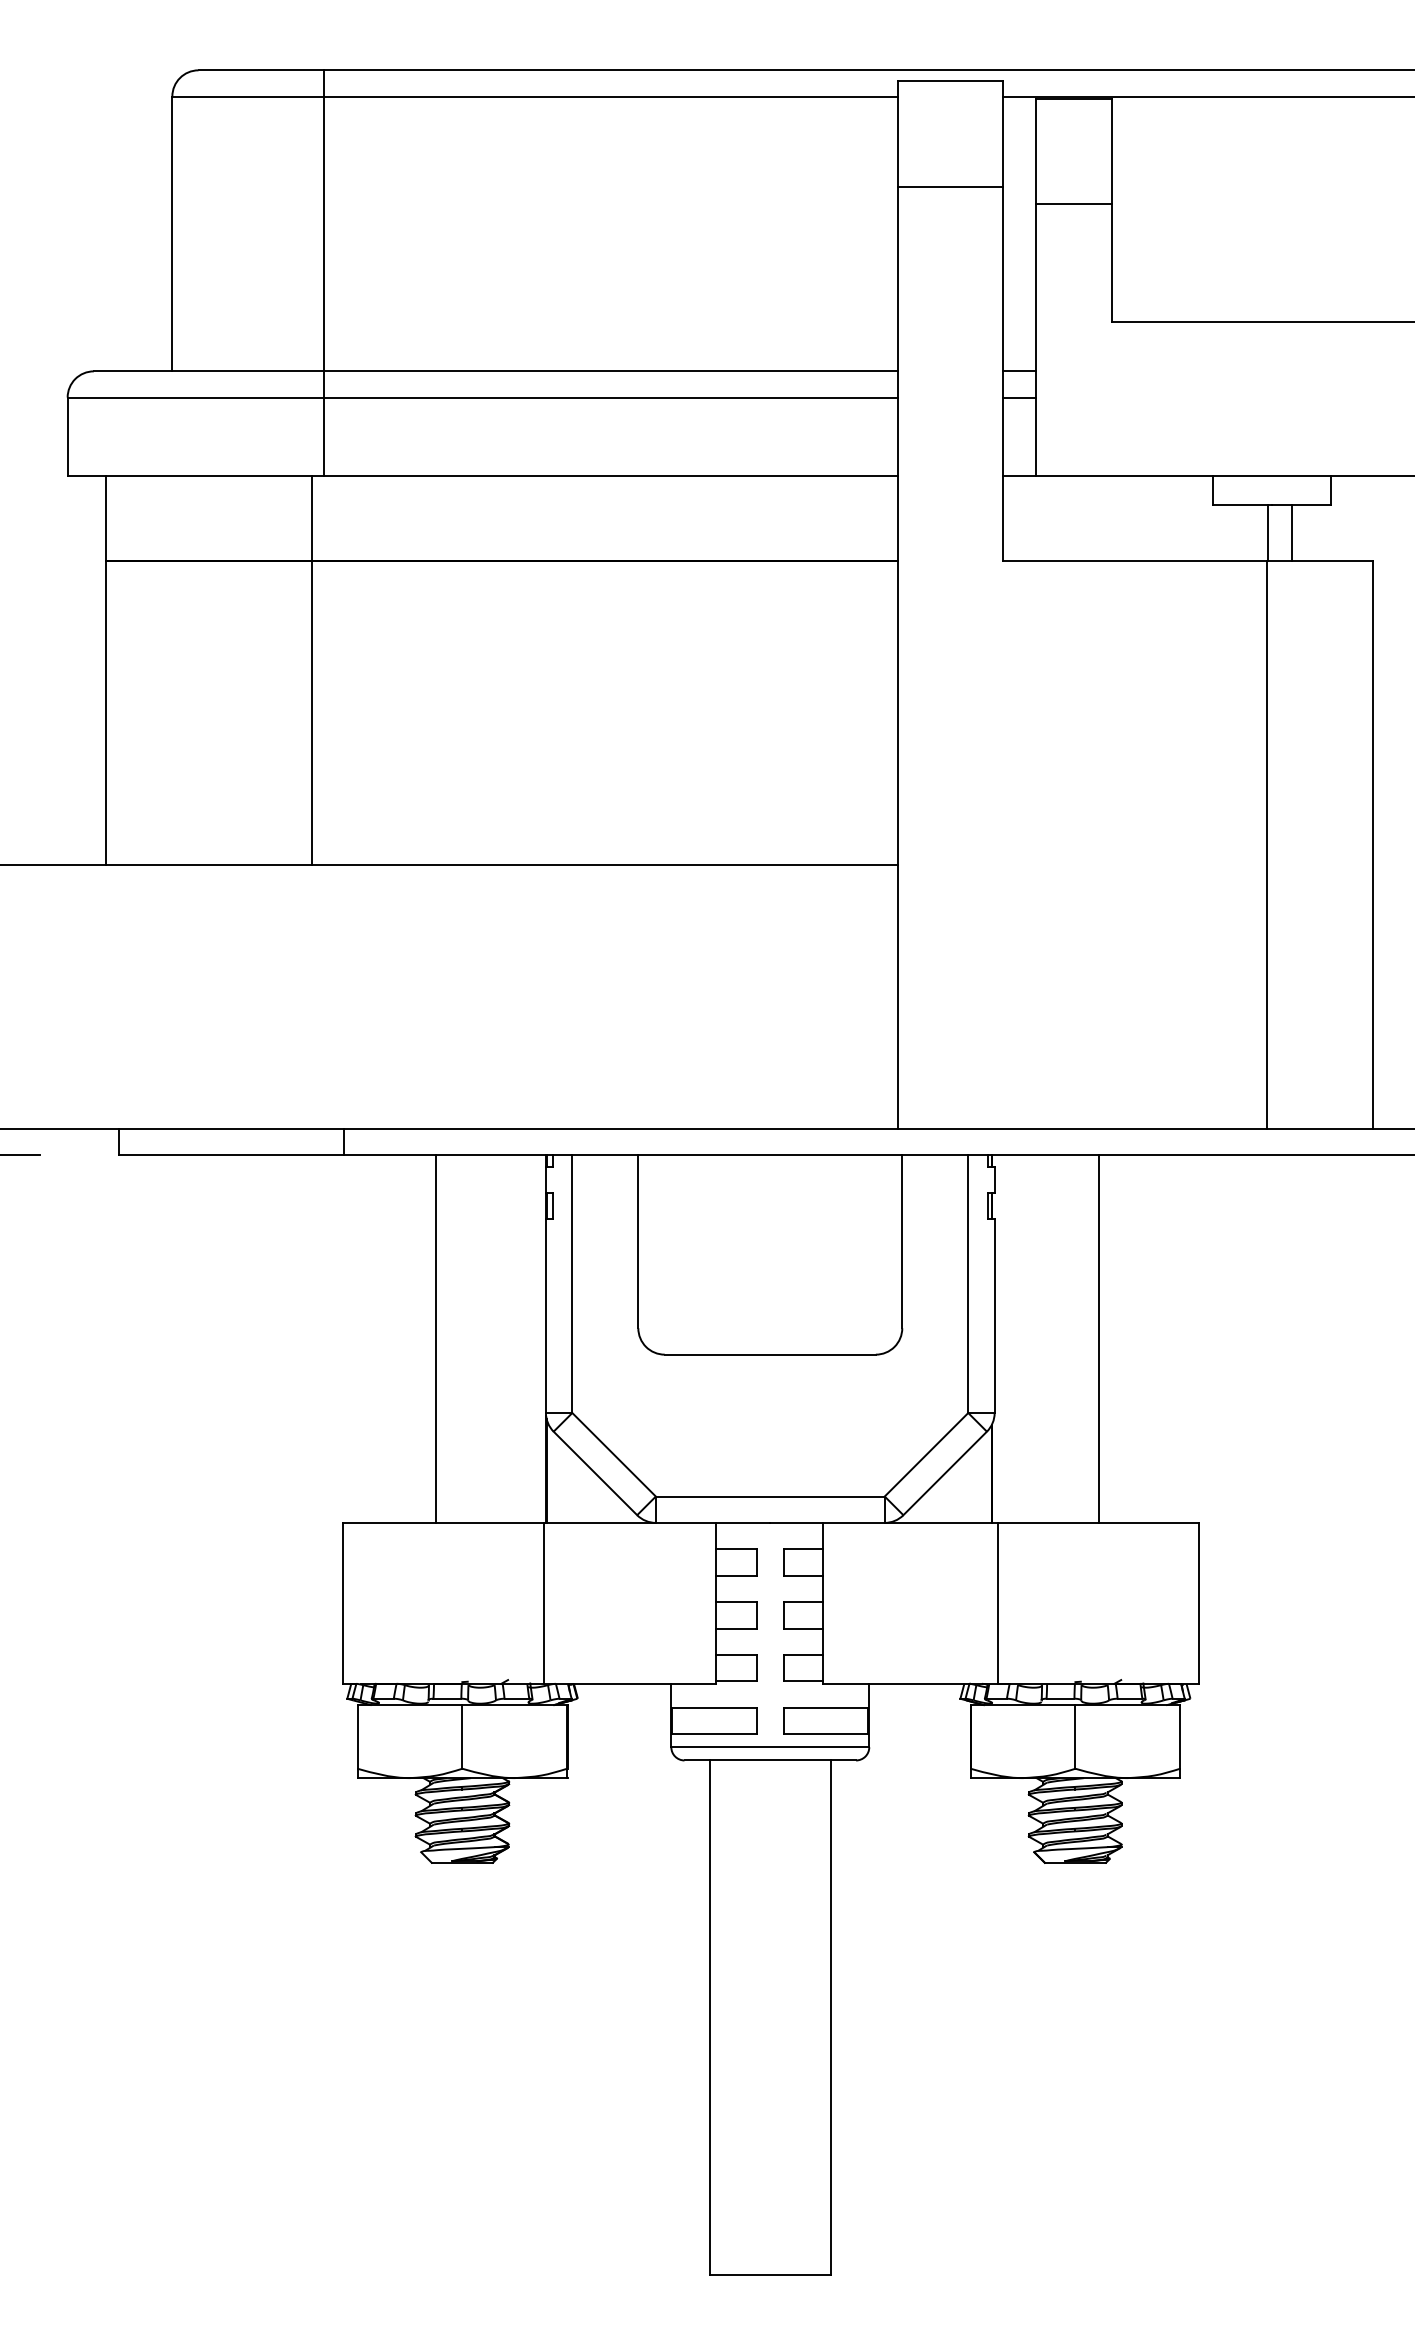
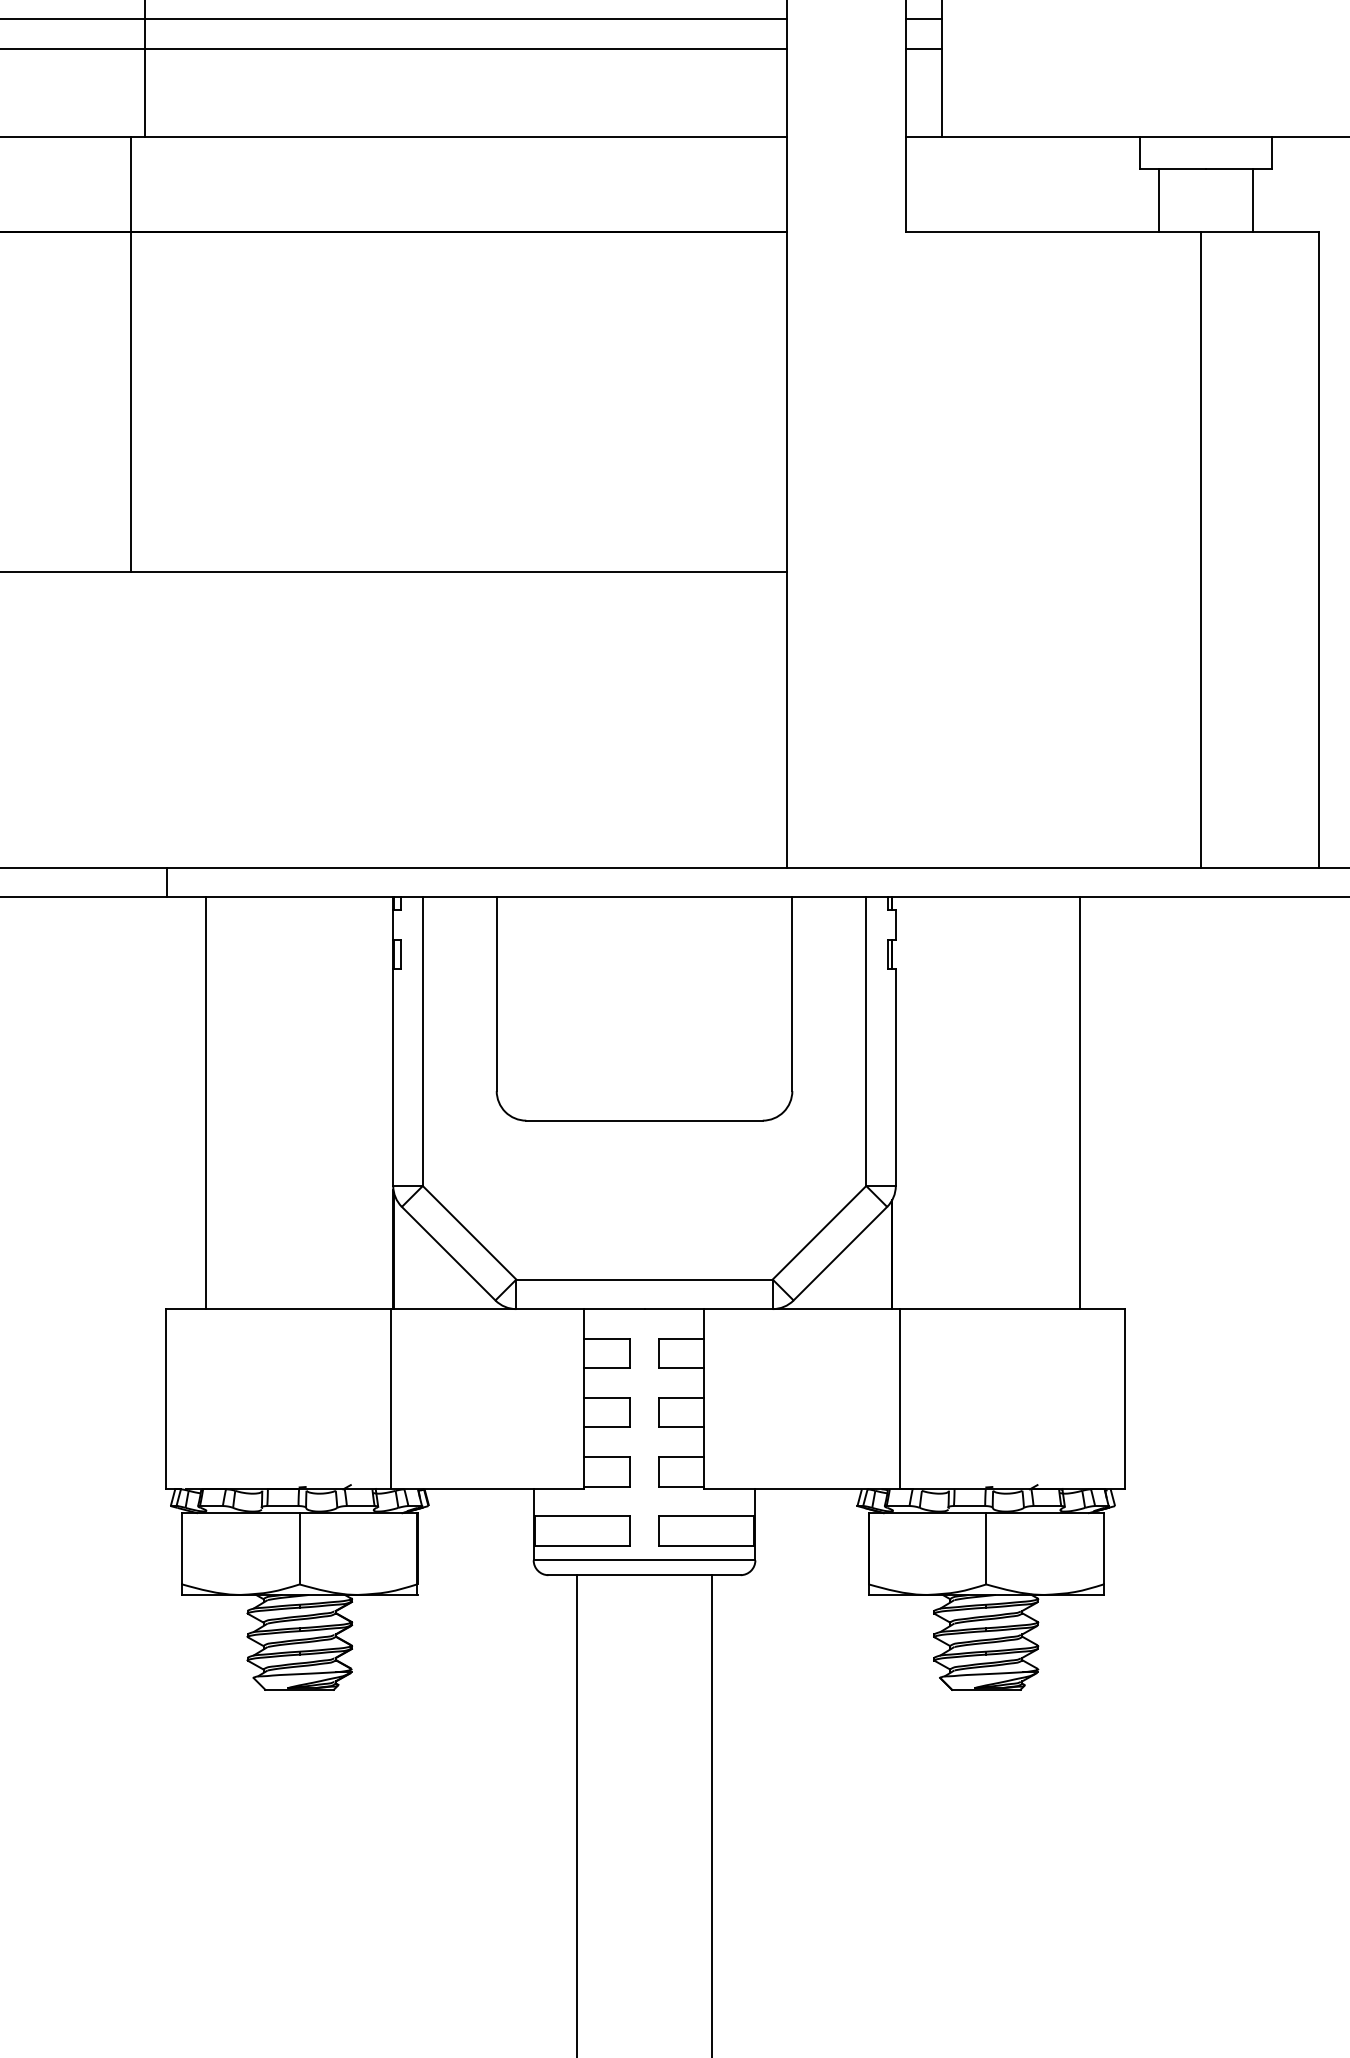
line: (1267, 532) -> (1252, 199), moved
line: (1291, 532) -> (1158, 199), moved
line: (435, 1338) -> (205, 1102), moved
line: (1099, 1338) -> (1080, 1102), moved

